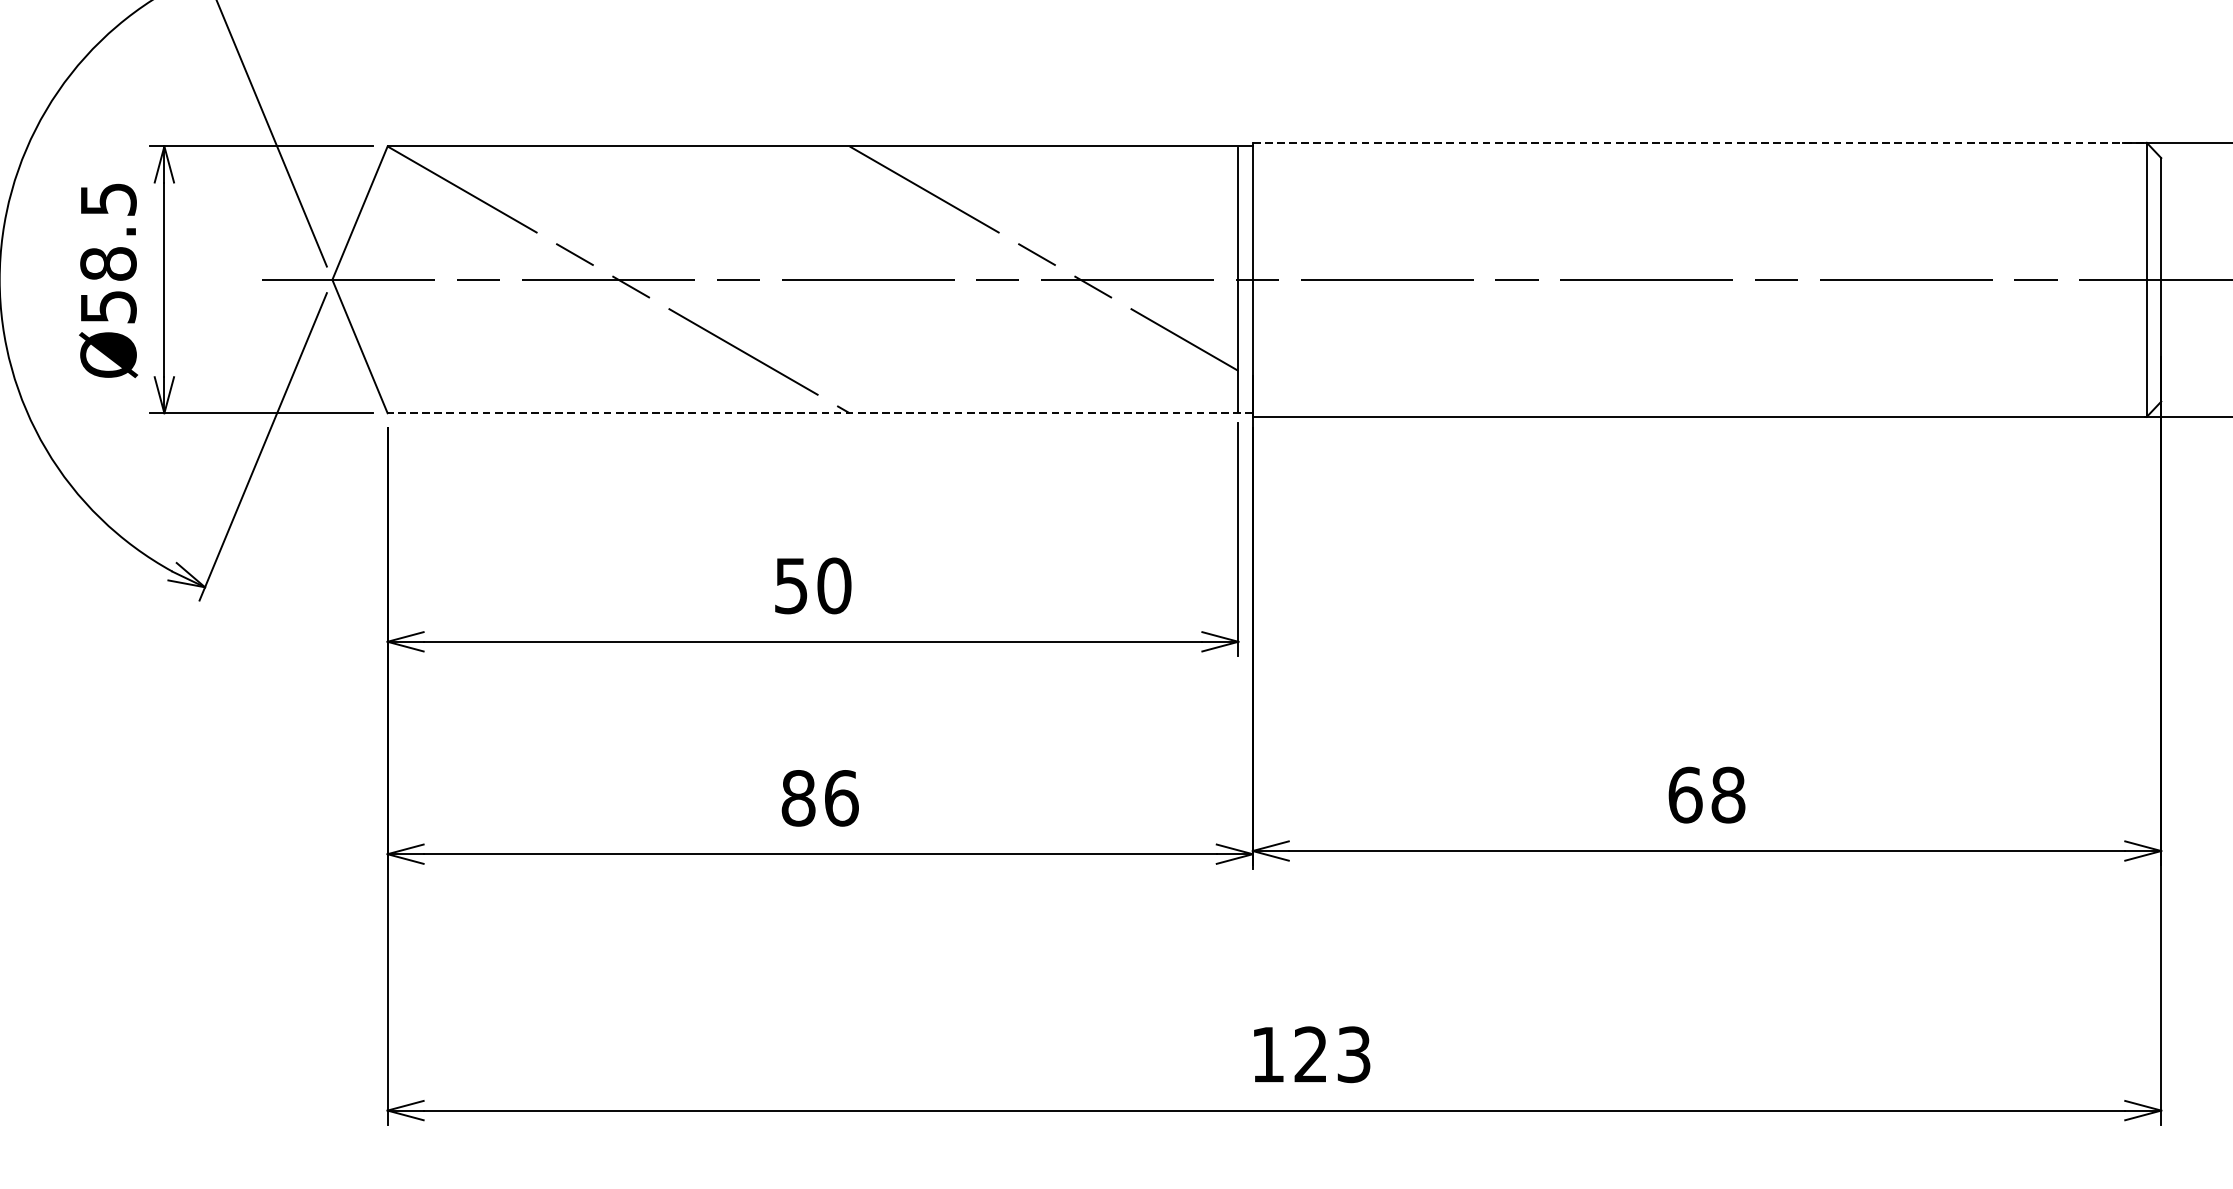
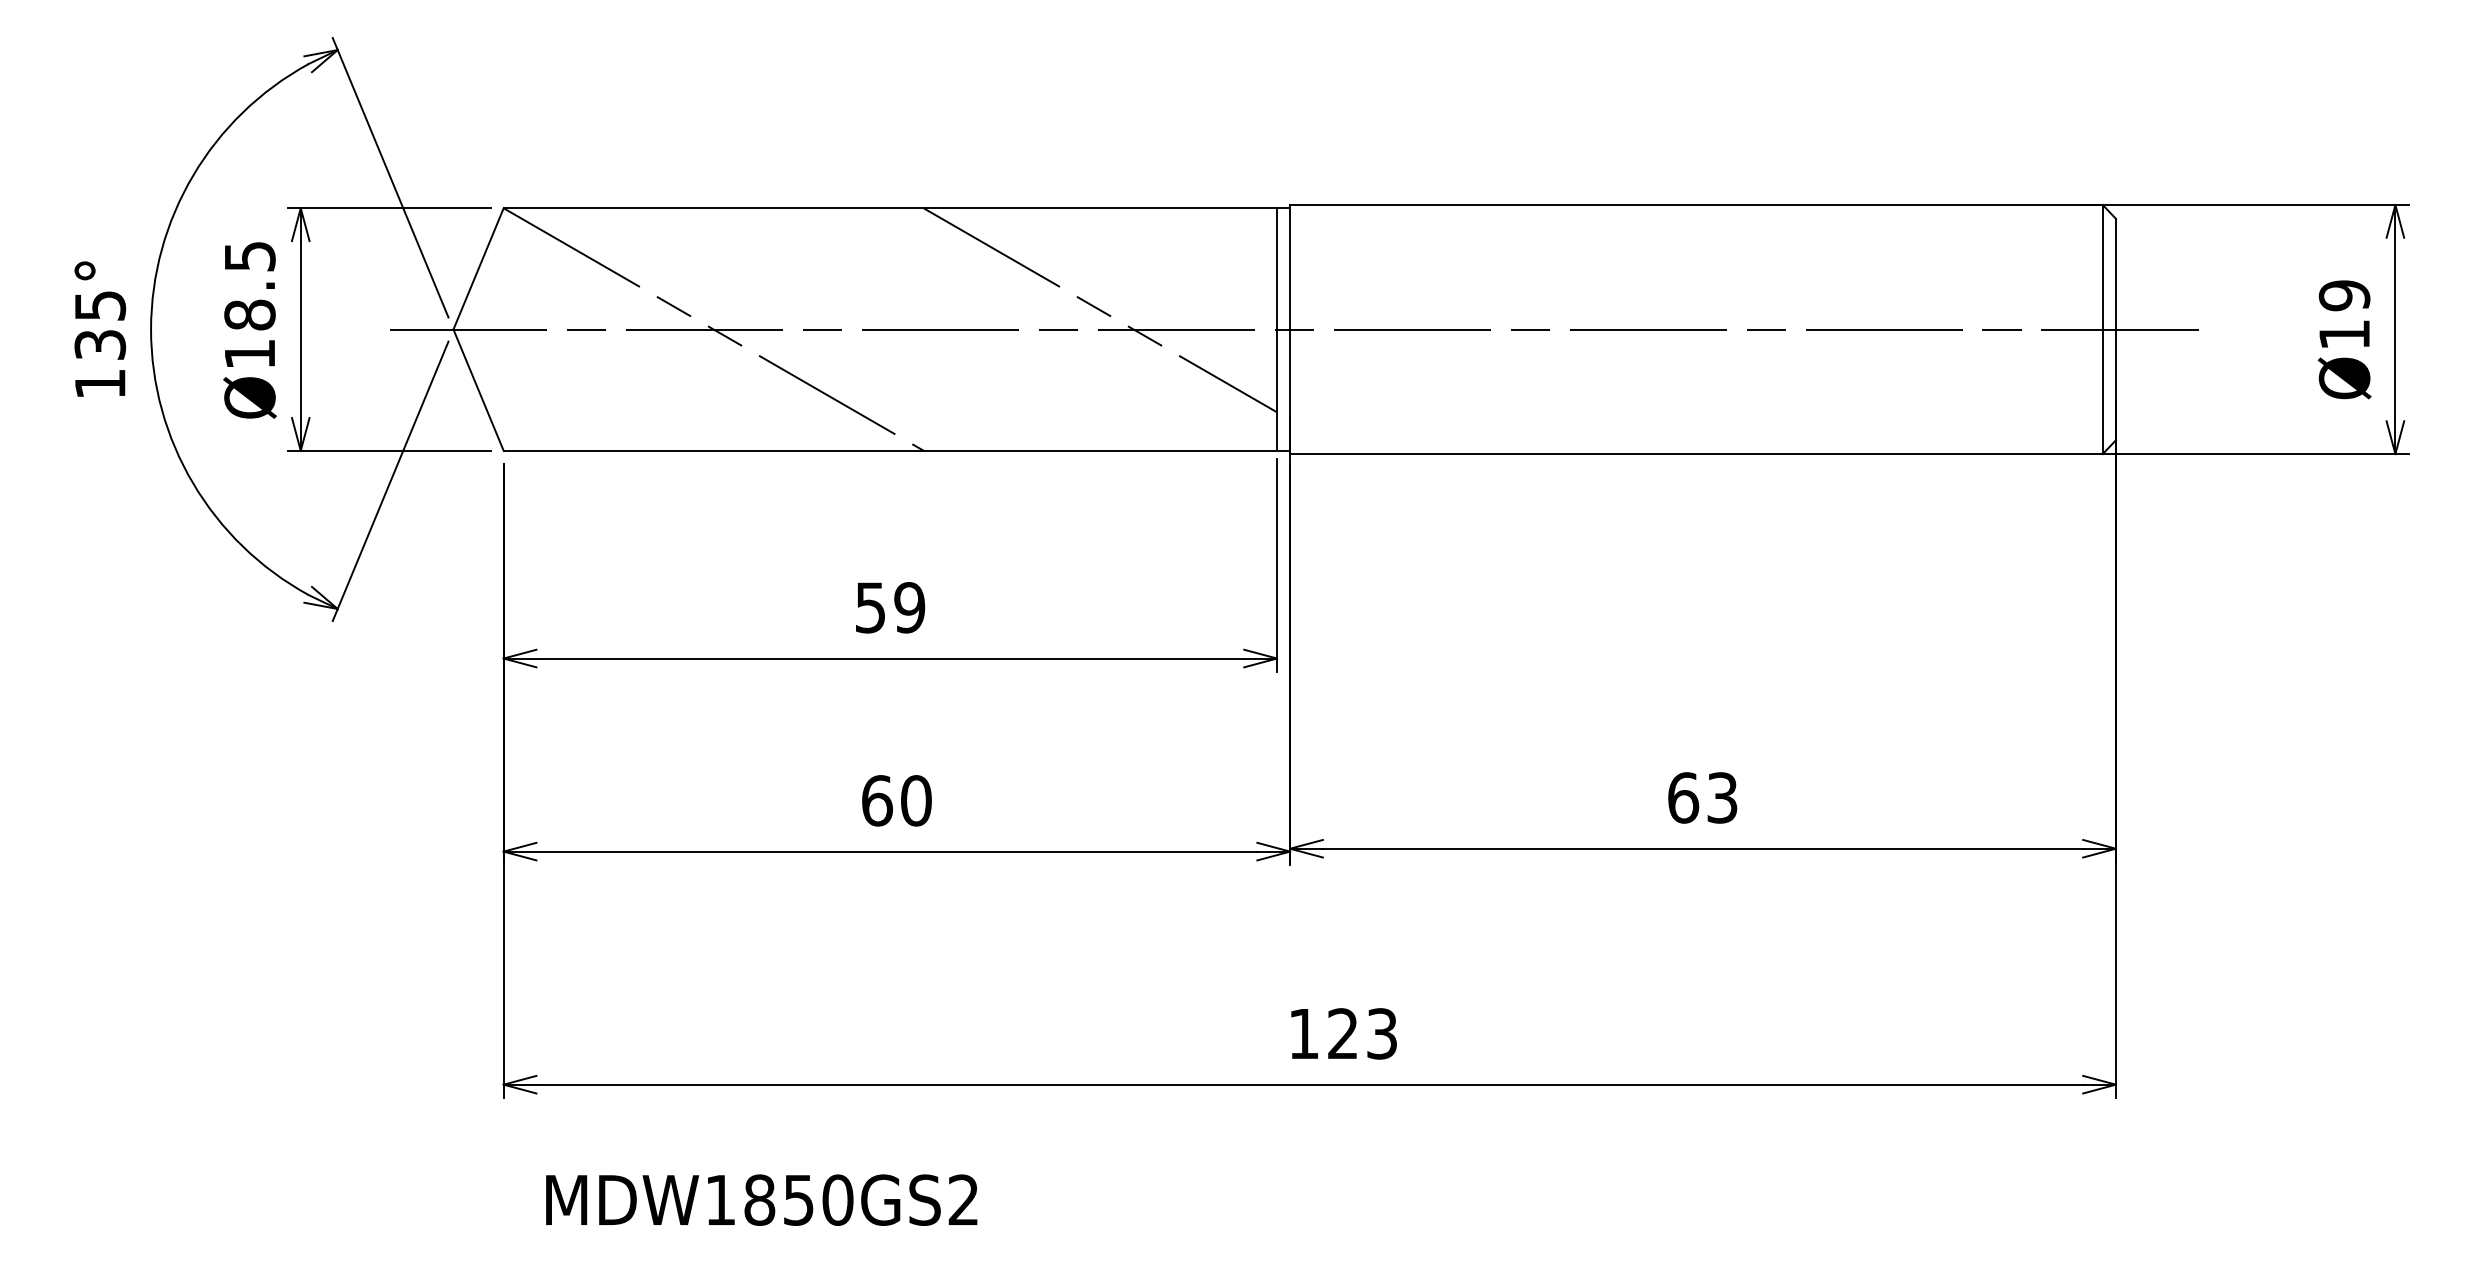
line: (1700, 143) -> (1697, 205), dashed -> solid
text: (109, 307) -> (250, 354), Ø58.5 -> Ø18.5
line: (819, 412) -> (896, 450), dashed -> solid
text: (834, 585) -> (909, 607), 50 -> 59
text: (1728, 794) -> (1722, 797), 68 -> 63
text: (820, 797) -> (897, 800), 86 -> 60

